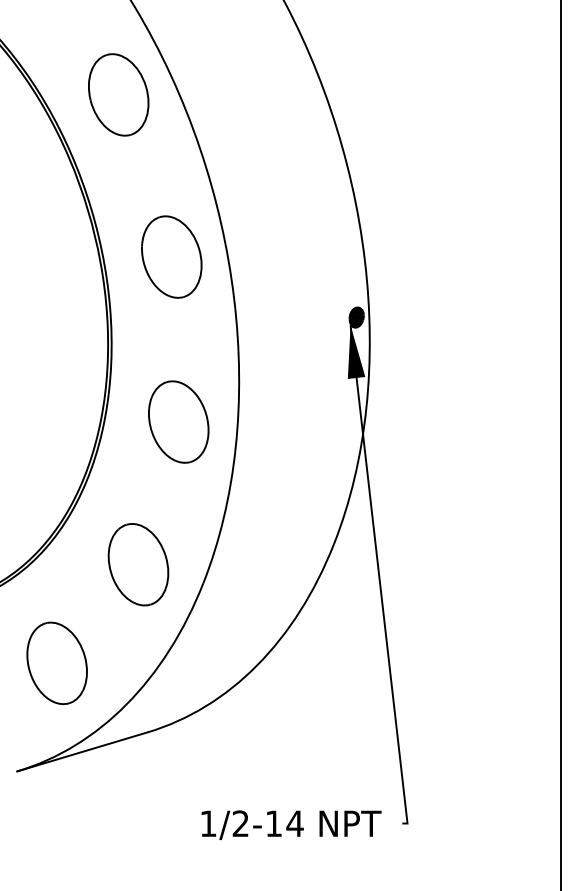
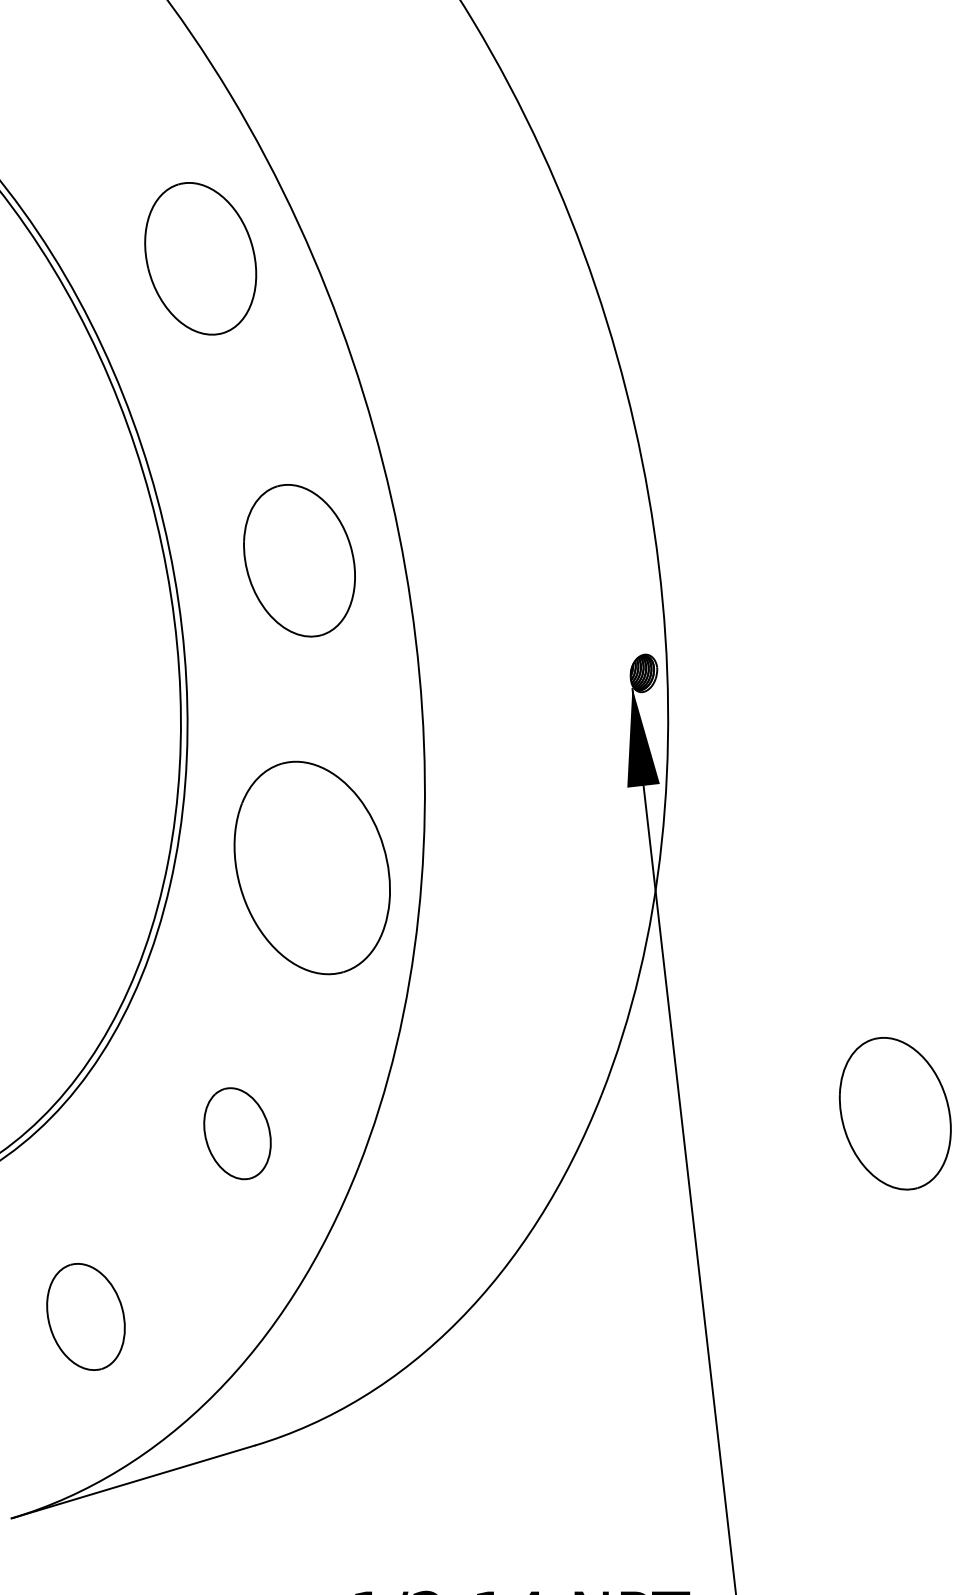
part: (178, 421) -> (311, 866), size x1.4
part: (491, 553) -> (894, 1112), added
part: (138, 564) -> (237, 1133), size x0.6
part: (56, 662) -> (84, 1315), size x0.7

